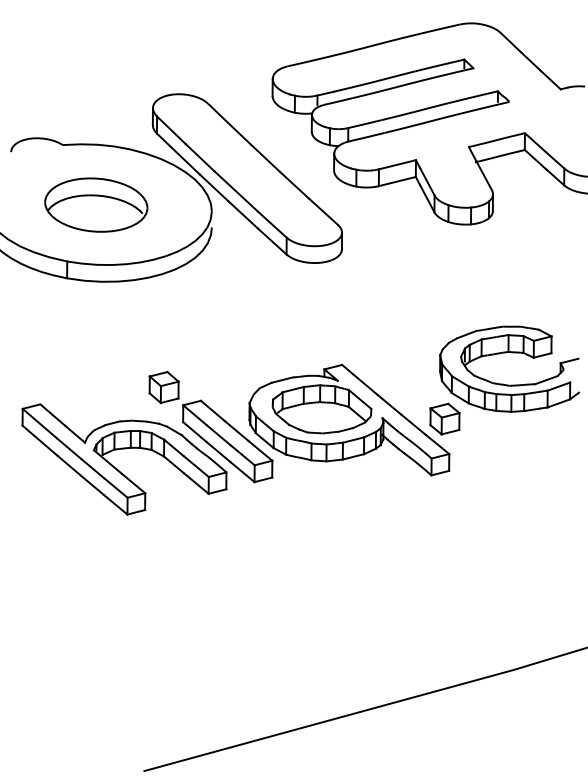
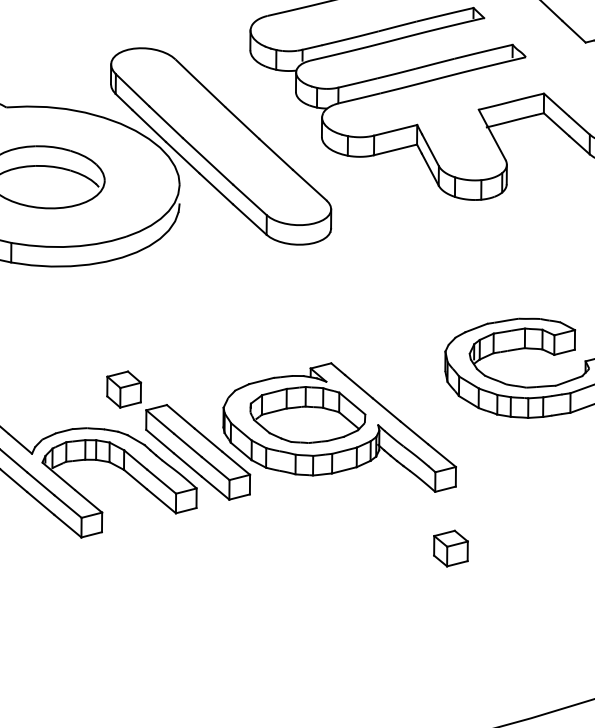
part: (444, 418) -> (450, 547), moved

